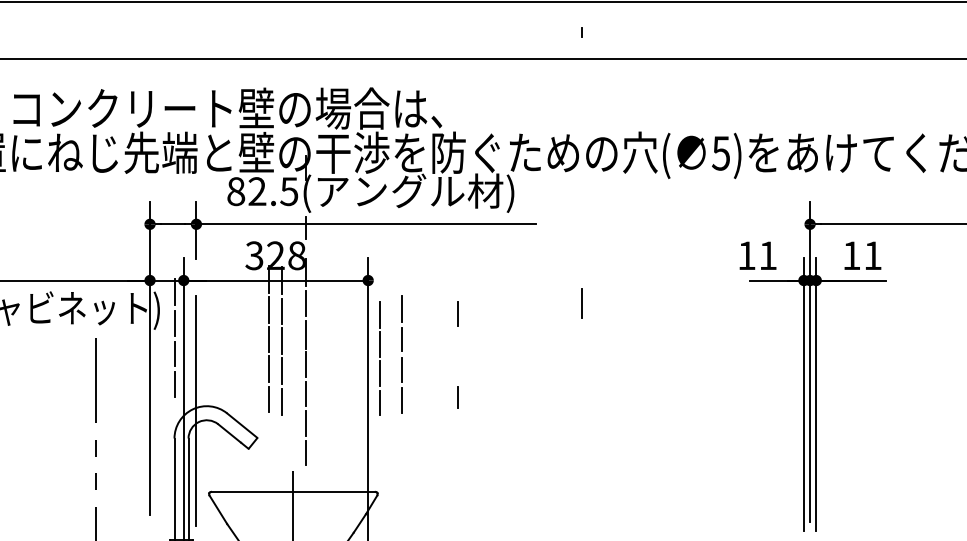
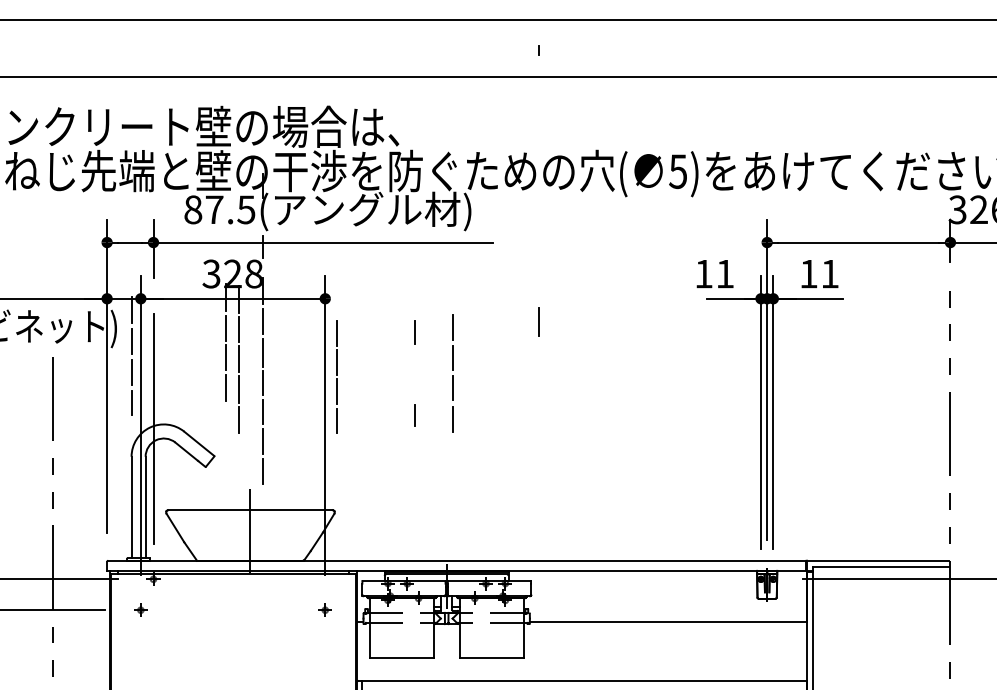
text: (257, 191) -> (214, 209), 82.5( -> 87.5(
line: (402, 357) -> (452, 375), moved
line: (269, 399) -> (226, 417), removed

